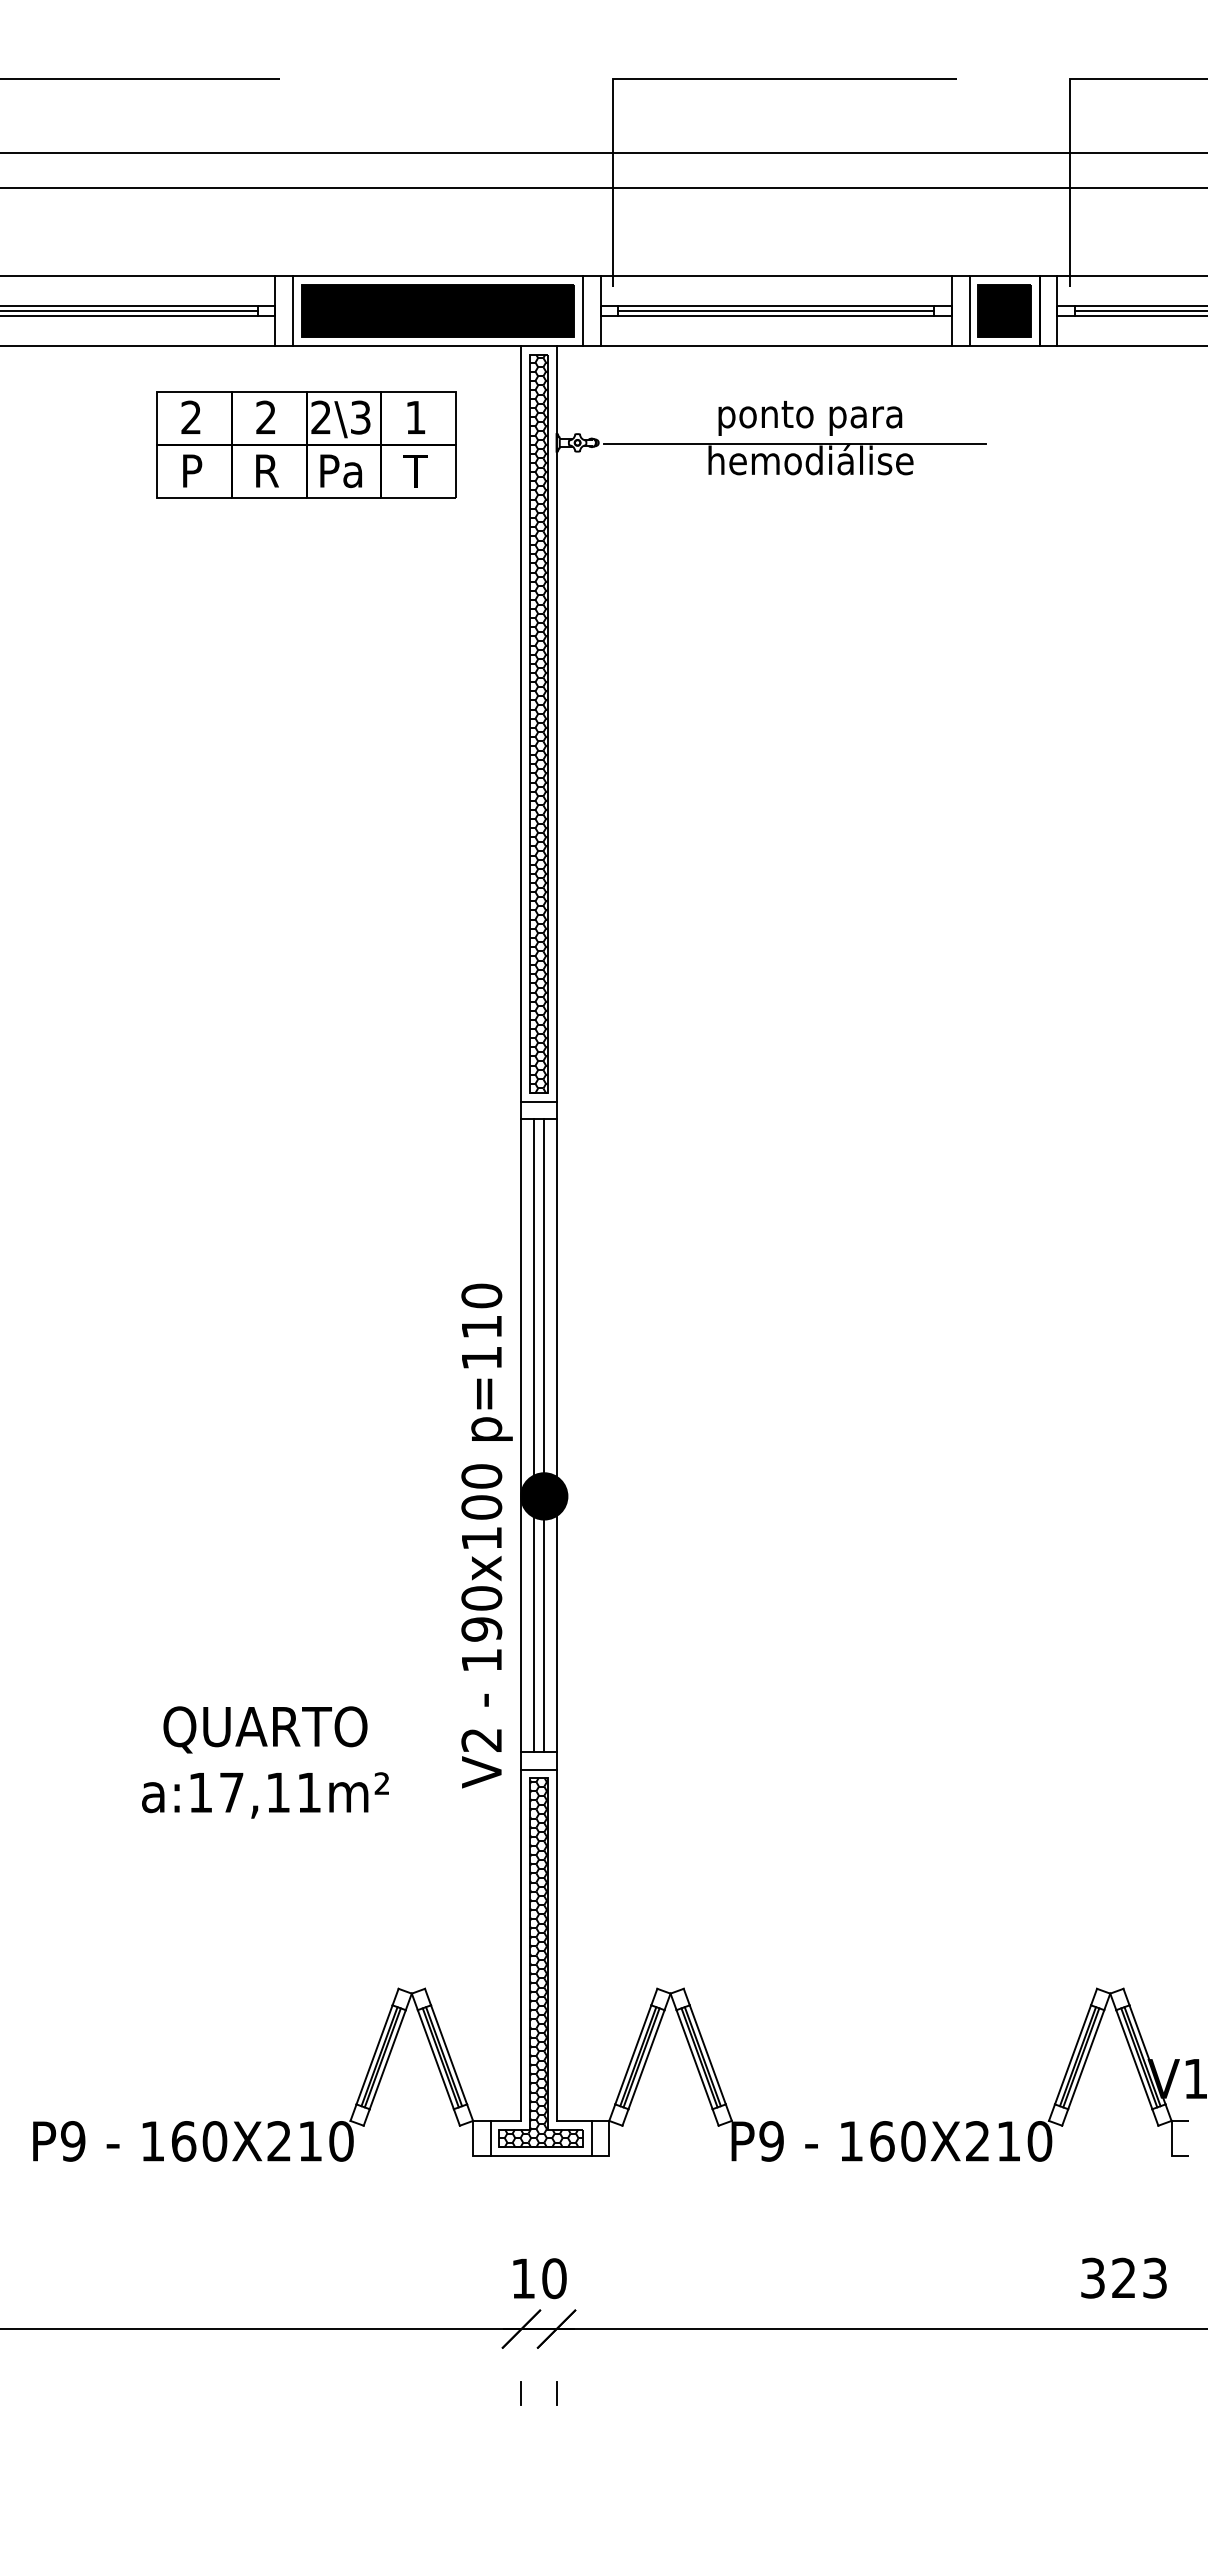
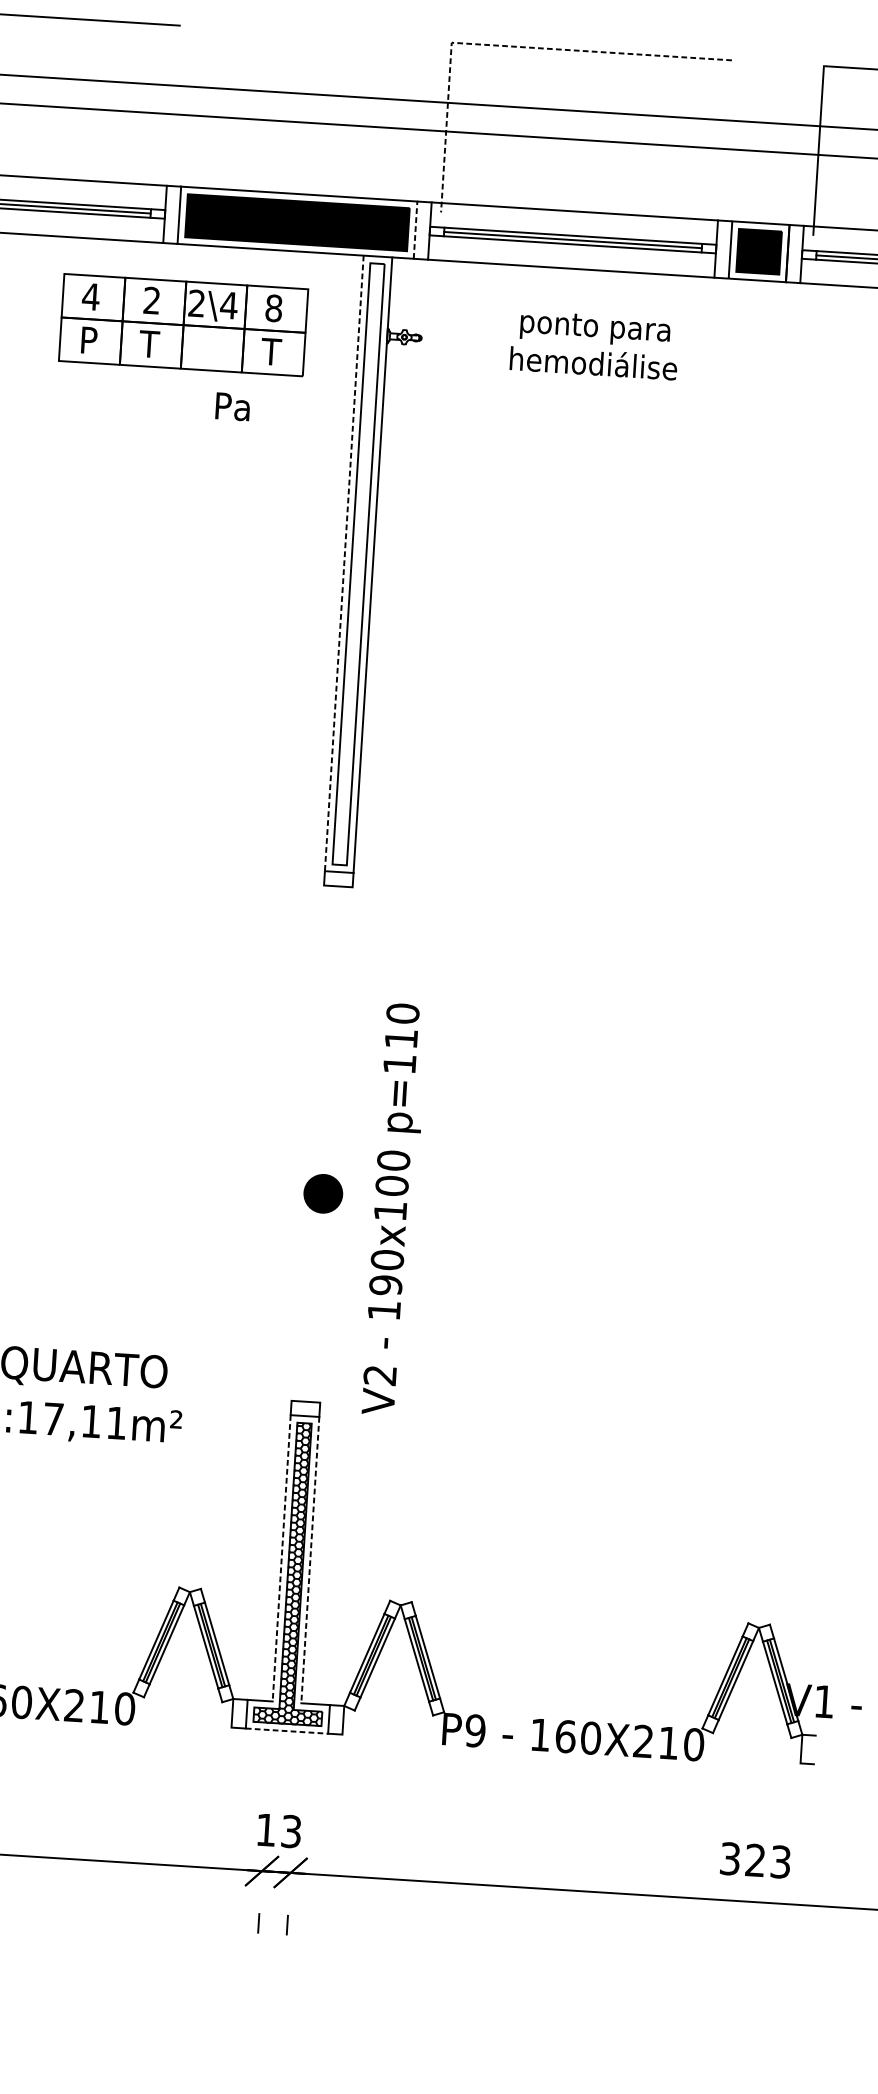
line: (679, 79) -> (506, 46), solid -> dashed
line: (582, 310) -> (415, 229), solid -> dashed
text: (190, 416) -> (90, 295), 2 -> 4
text: (360, 417) -> (228, 305), 3 -> 4
text: (415, 417) -> (273, 308), 1 -> 8
line: (794, 443) -> (581, 348), removed
text: (266, 470) -> (149, 343), R -> T
text: (340, 470) -> (232, 406), moved
line: (521, 724) -> (344, 563), solid -> dashed
hatch: (538, 724) -> (358, 564), removed
line: (521, 1435) -> (307, 1143), removed
line: (533, 1435) -> (317, 1143), removed
line: (544, 1435) -> (326, 1144), removed
line: (556, 1435) -> (336, 1144), removed
text: (486, 1535) -> (394, 1209), moved
line: (521, 1945) -> (281, 1558), solid -> dashed
line: (556, 1945) -> (310, 1560), solid -> dashed
line: (541, 2156) -> (287, 1731), solid -> dashed
text: (554, 2278) -> (291, 1831), 10 -> 13

